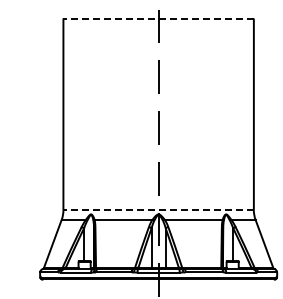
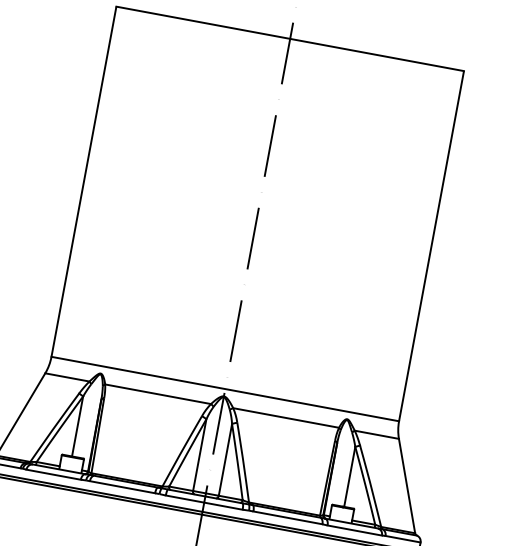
line: (158, 18) -> (289, 38), dashed -> solid
line: (158, 210) -> (224, 389), dashed -> solid

